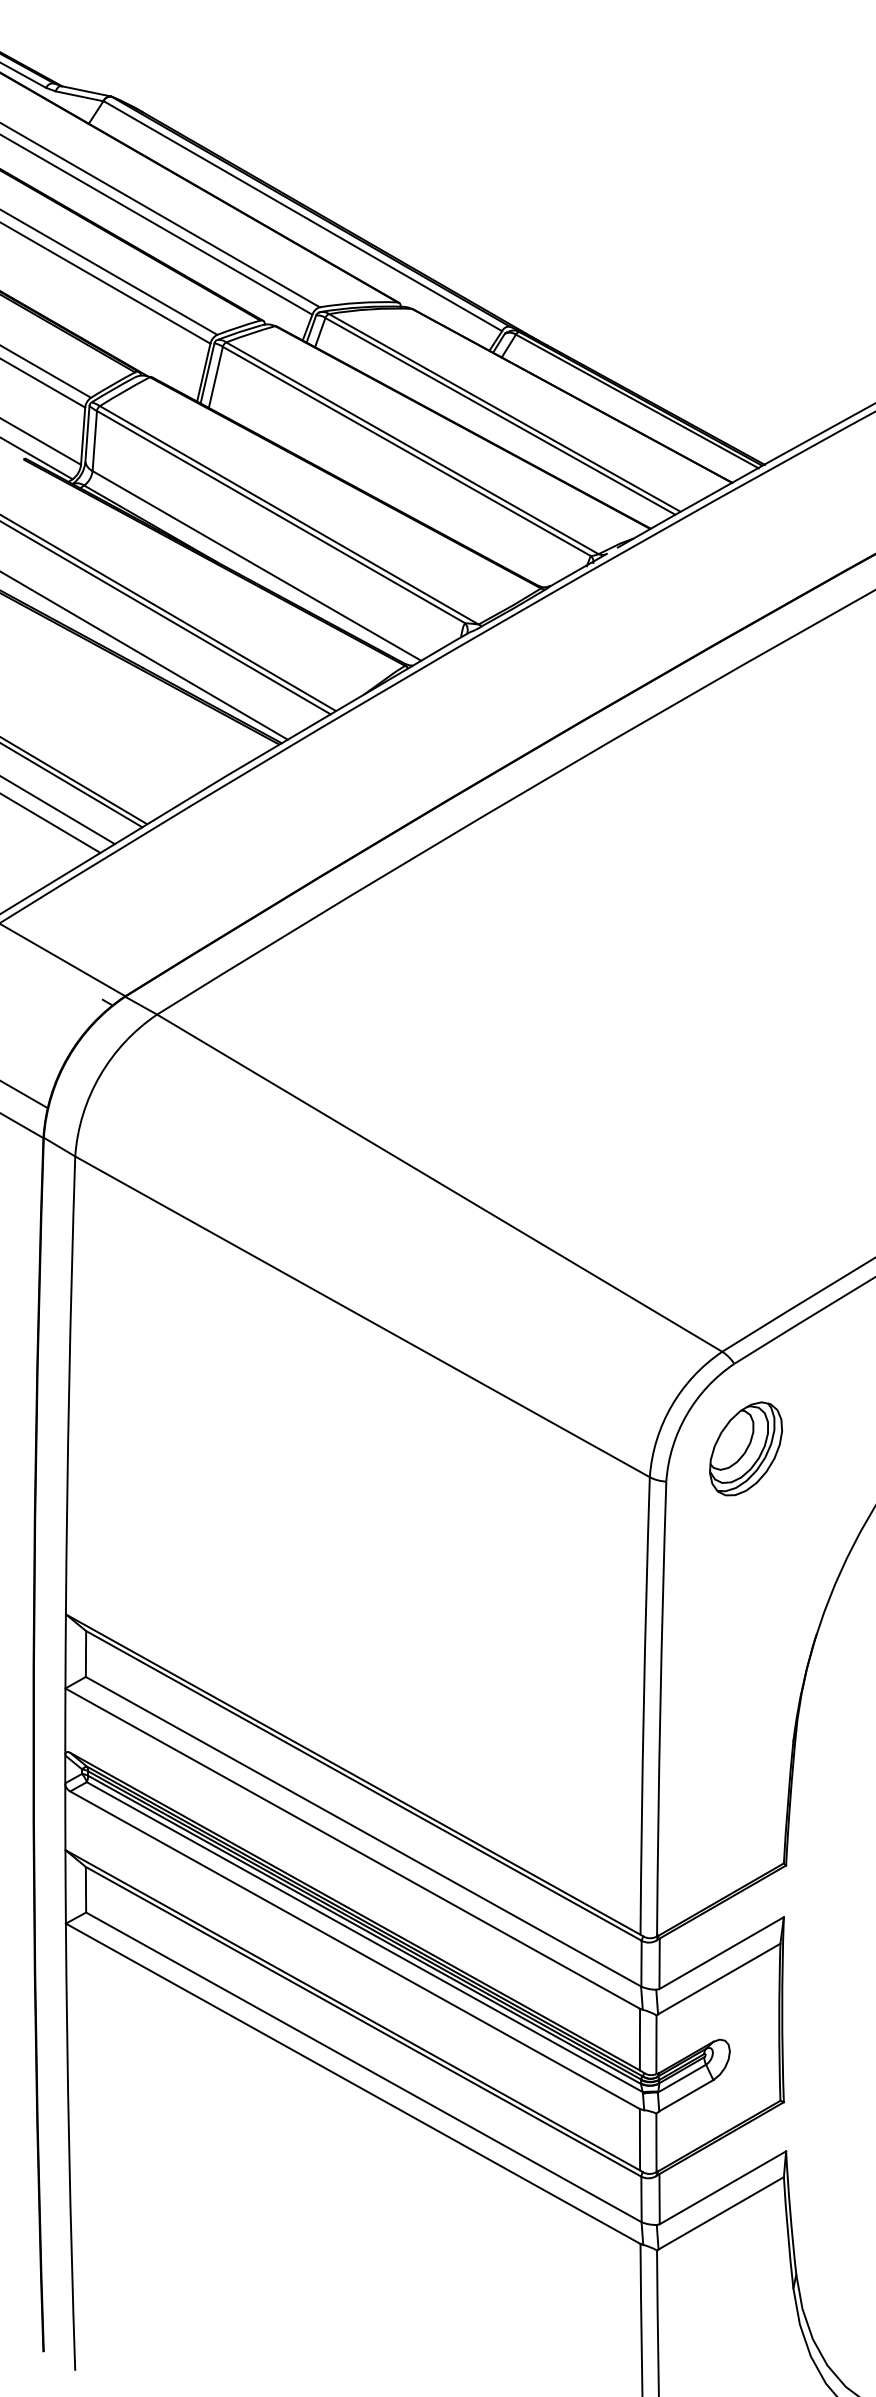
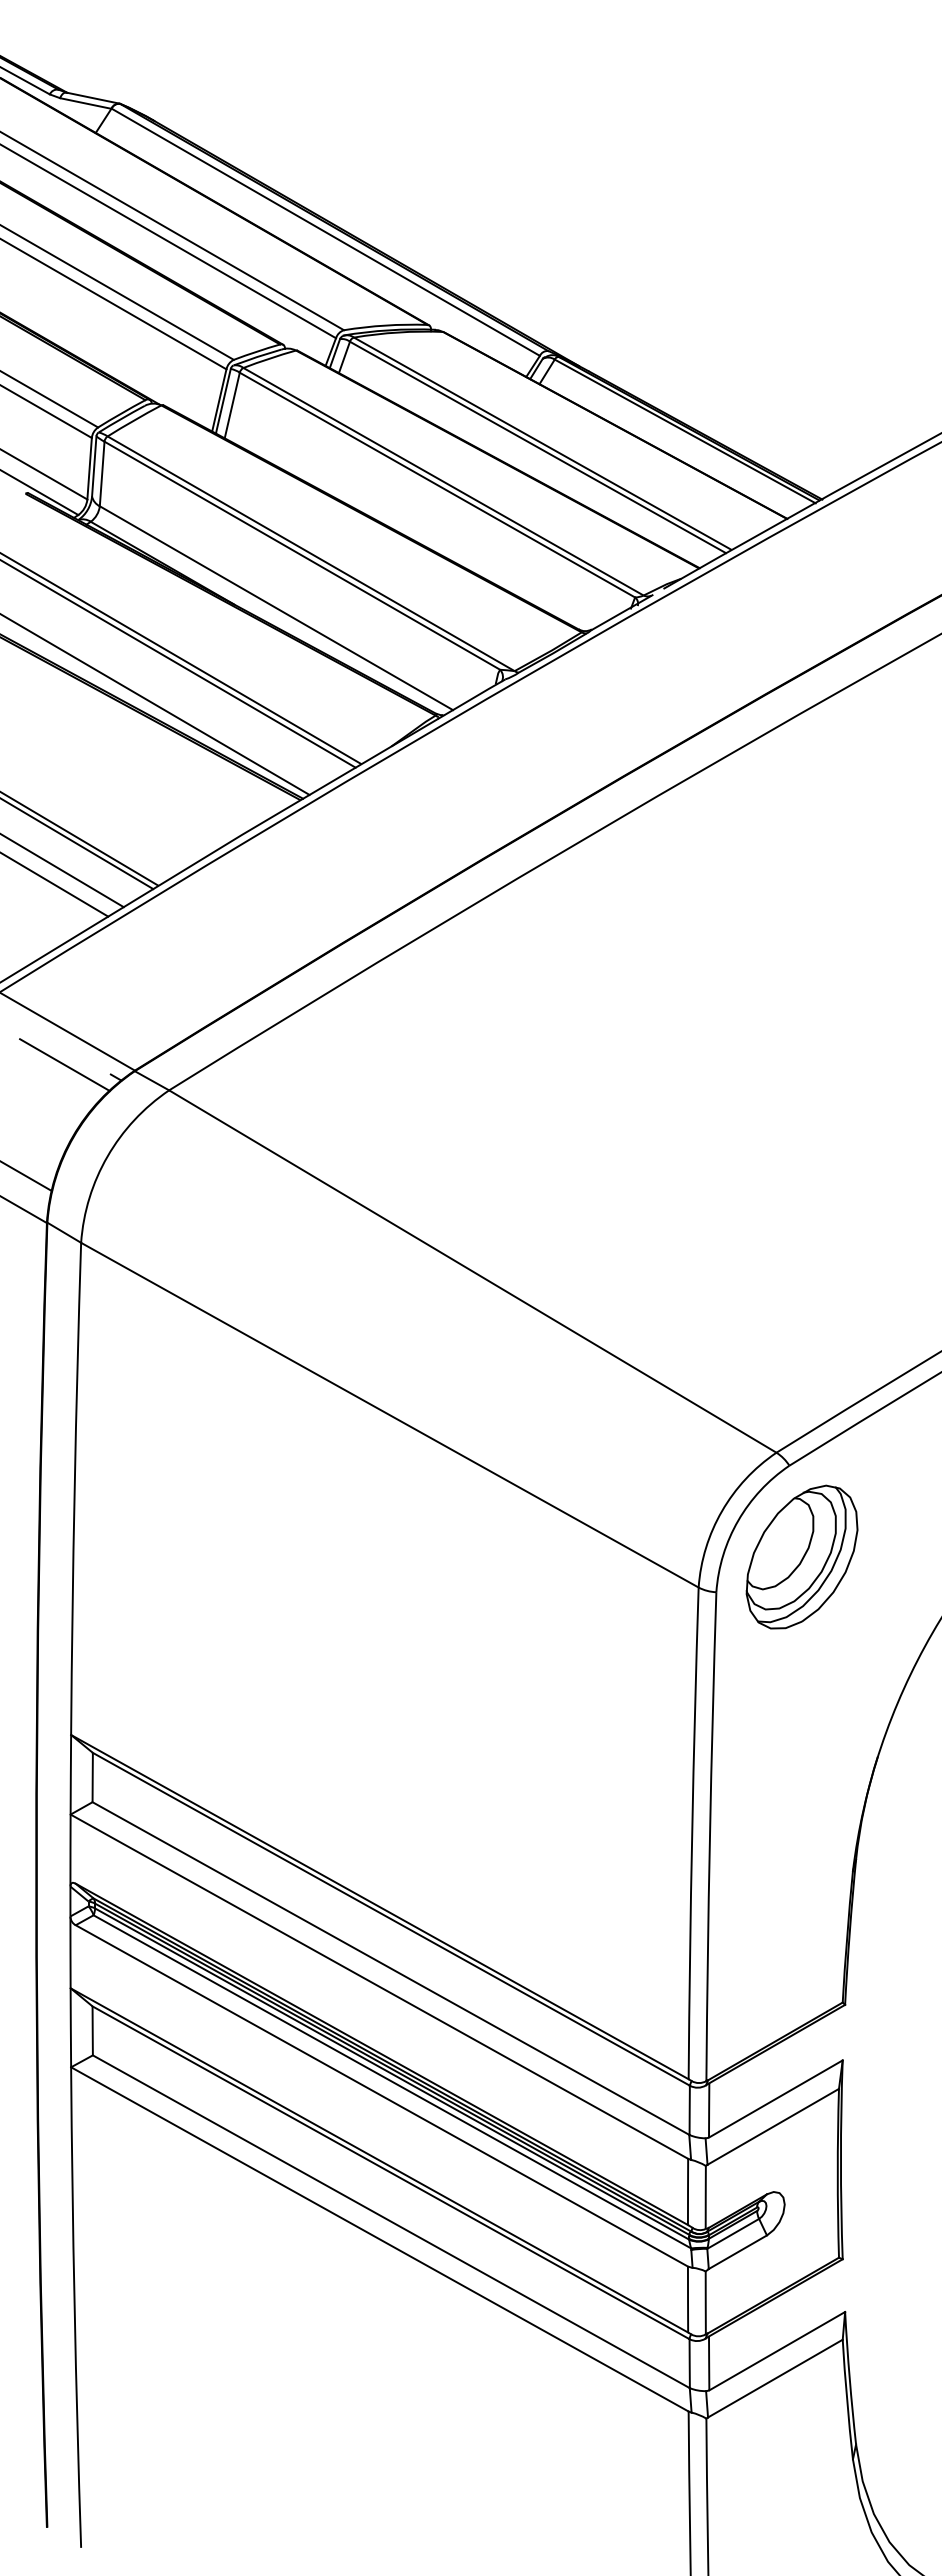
line: (59, 990) -> (64, 1064), added
part: (745, 1448) -> (801, 1556), size x1.43

